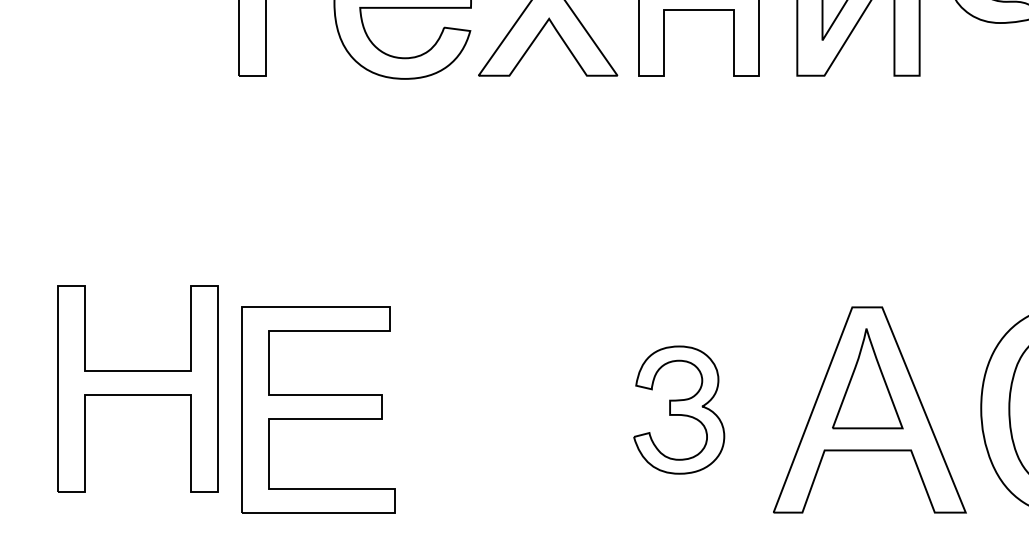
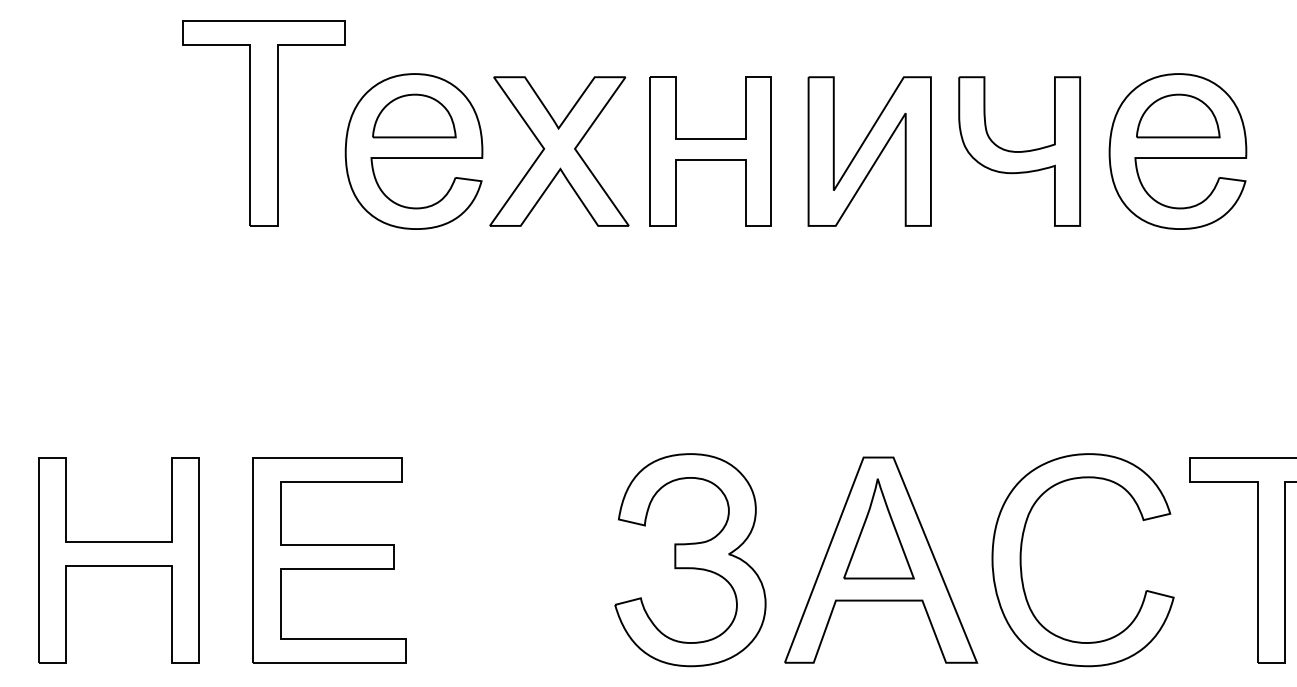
part: (137, 389) -> (118, 560), moved
part: (679, 410) -> (690, 560), size x1.67

